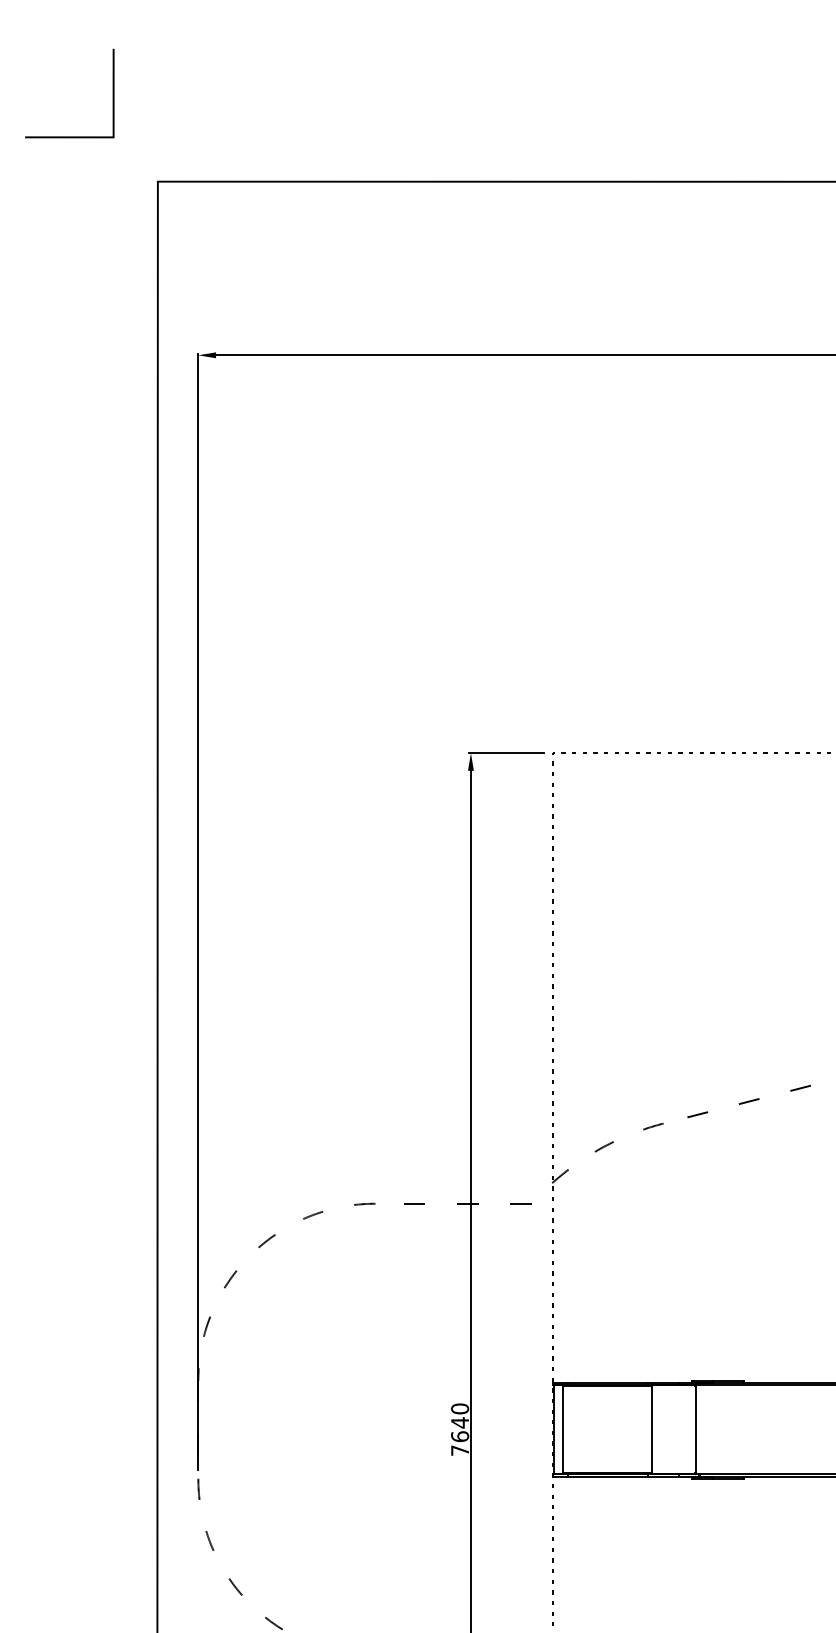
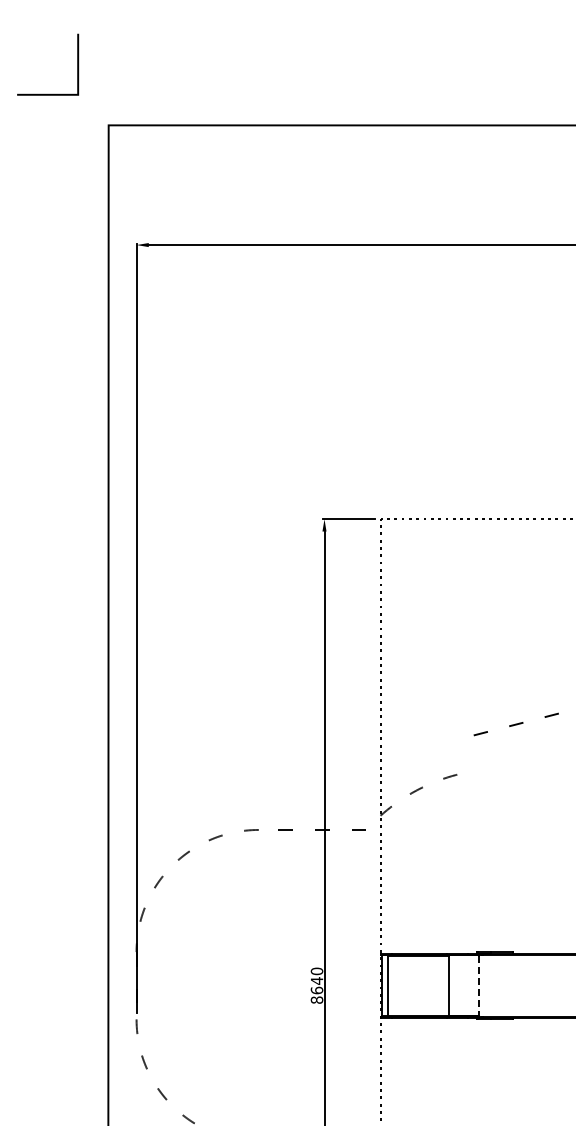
line: (748, 1101) -> (515, 724), moved
line: (695, 1430) -> (479, 986), solid -> dashed
text: (459, 1449) -> (316, 999), 7640 -> 8640

